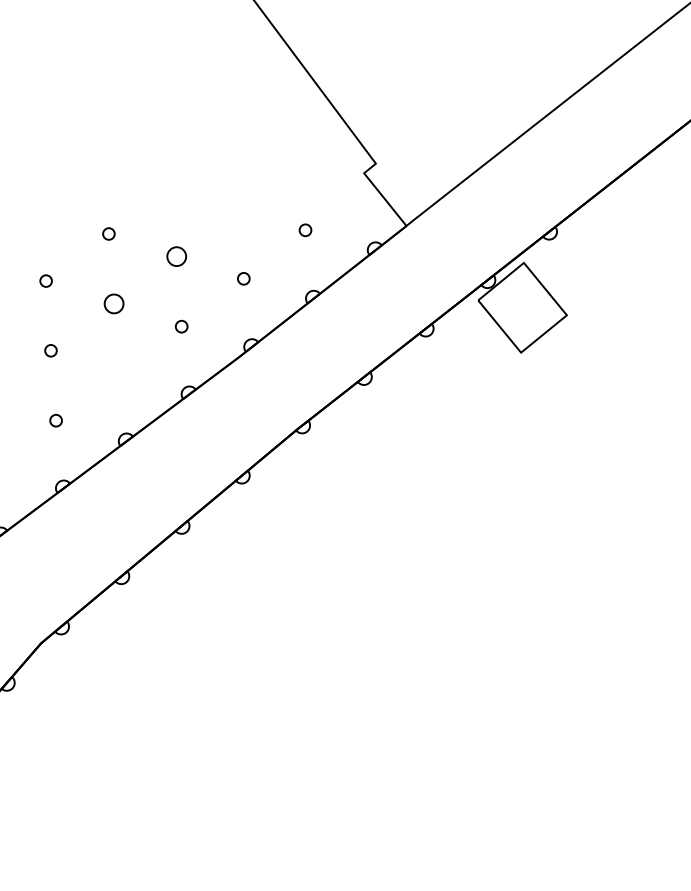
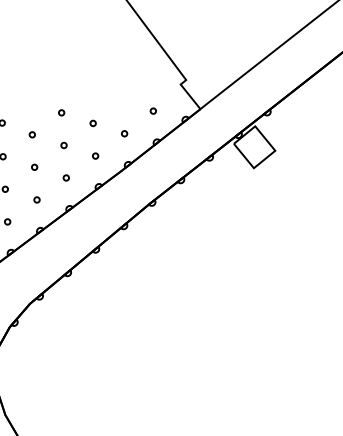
circle: (175, 256) -> (92, 123), size x0.62
circle: (112, 303) -> (63, 145), size x0.62
circle: (117, 372) -> (65, 177), added

